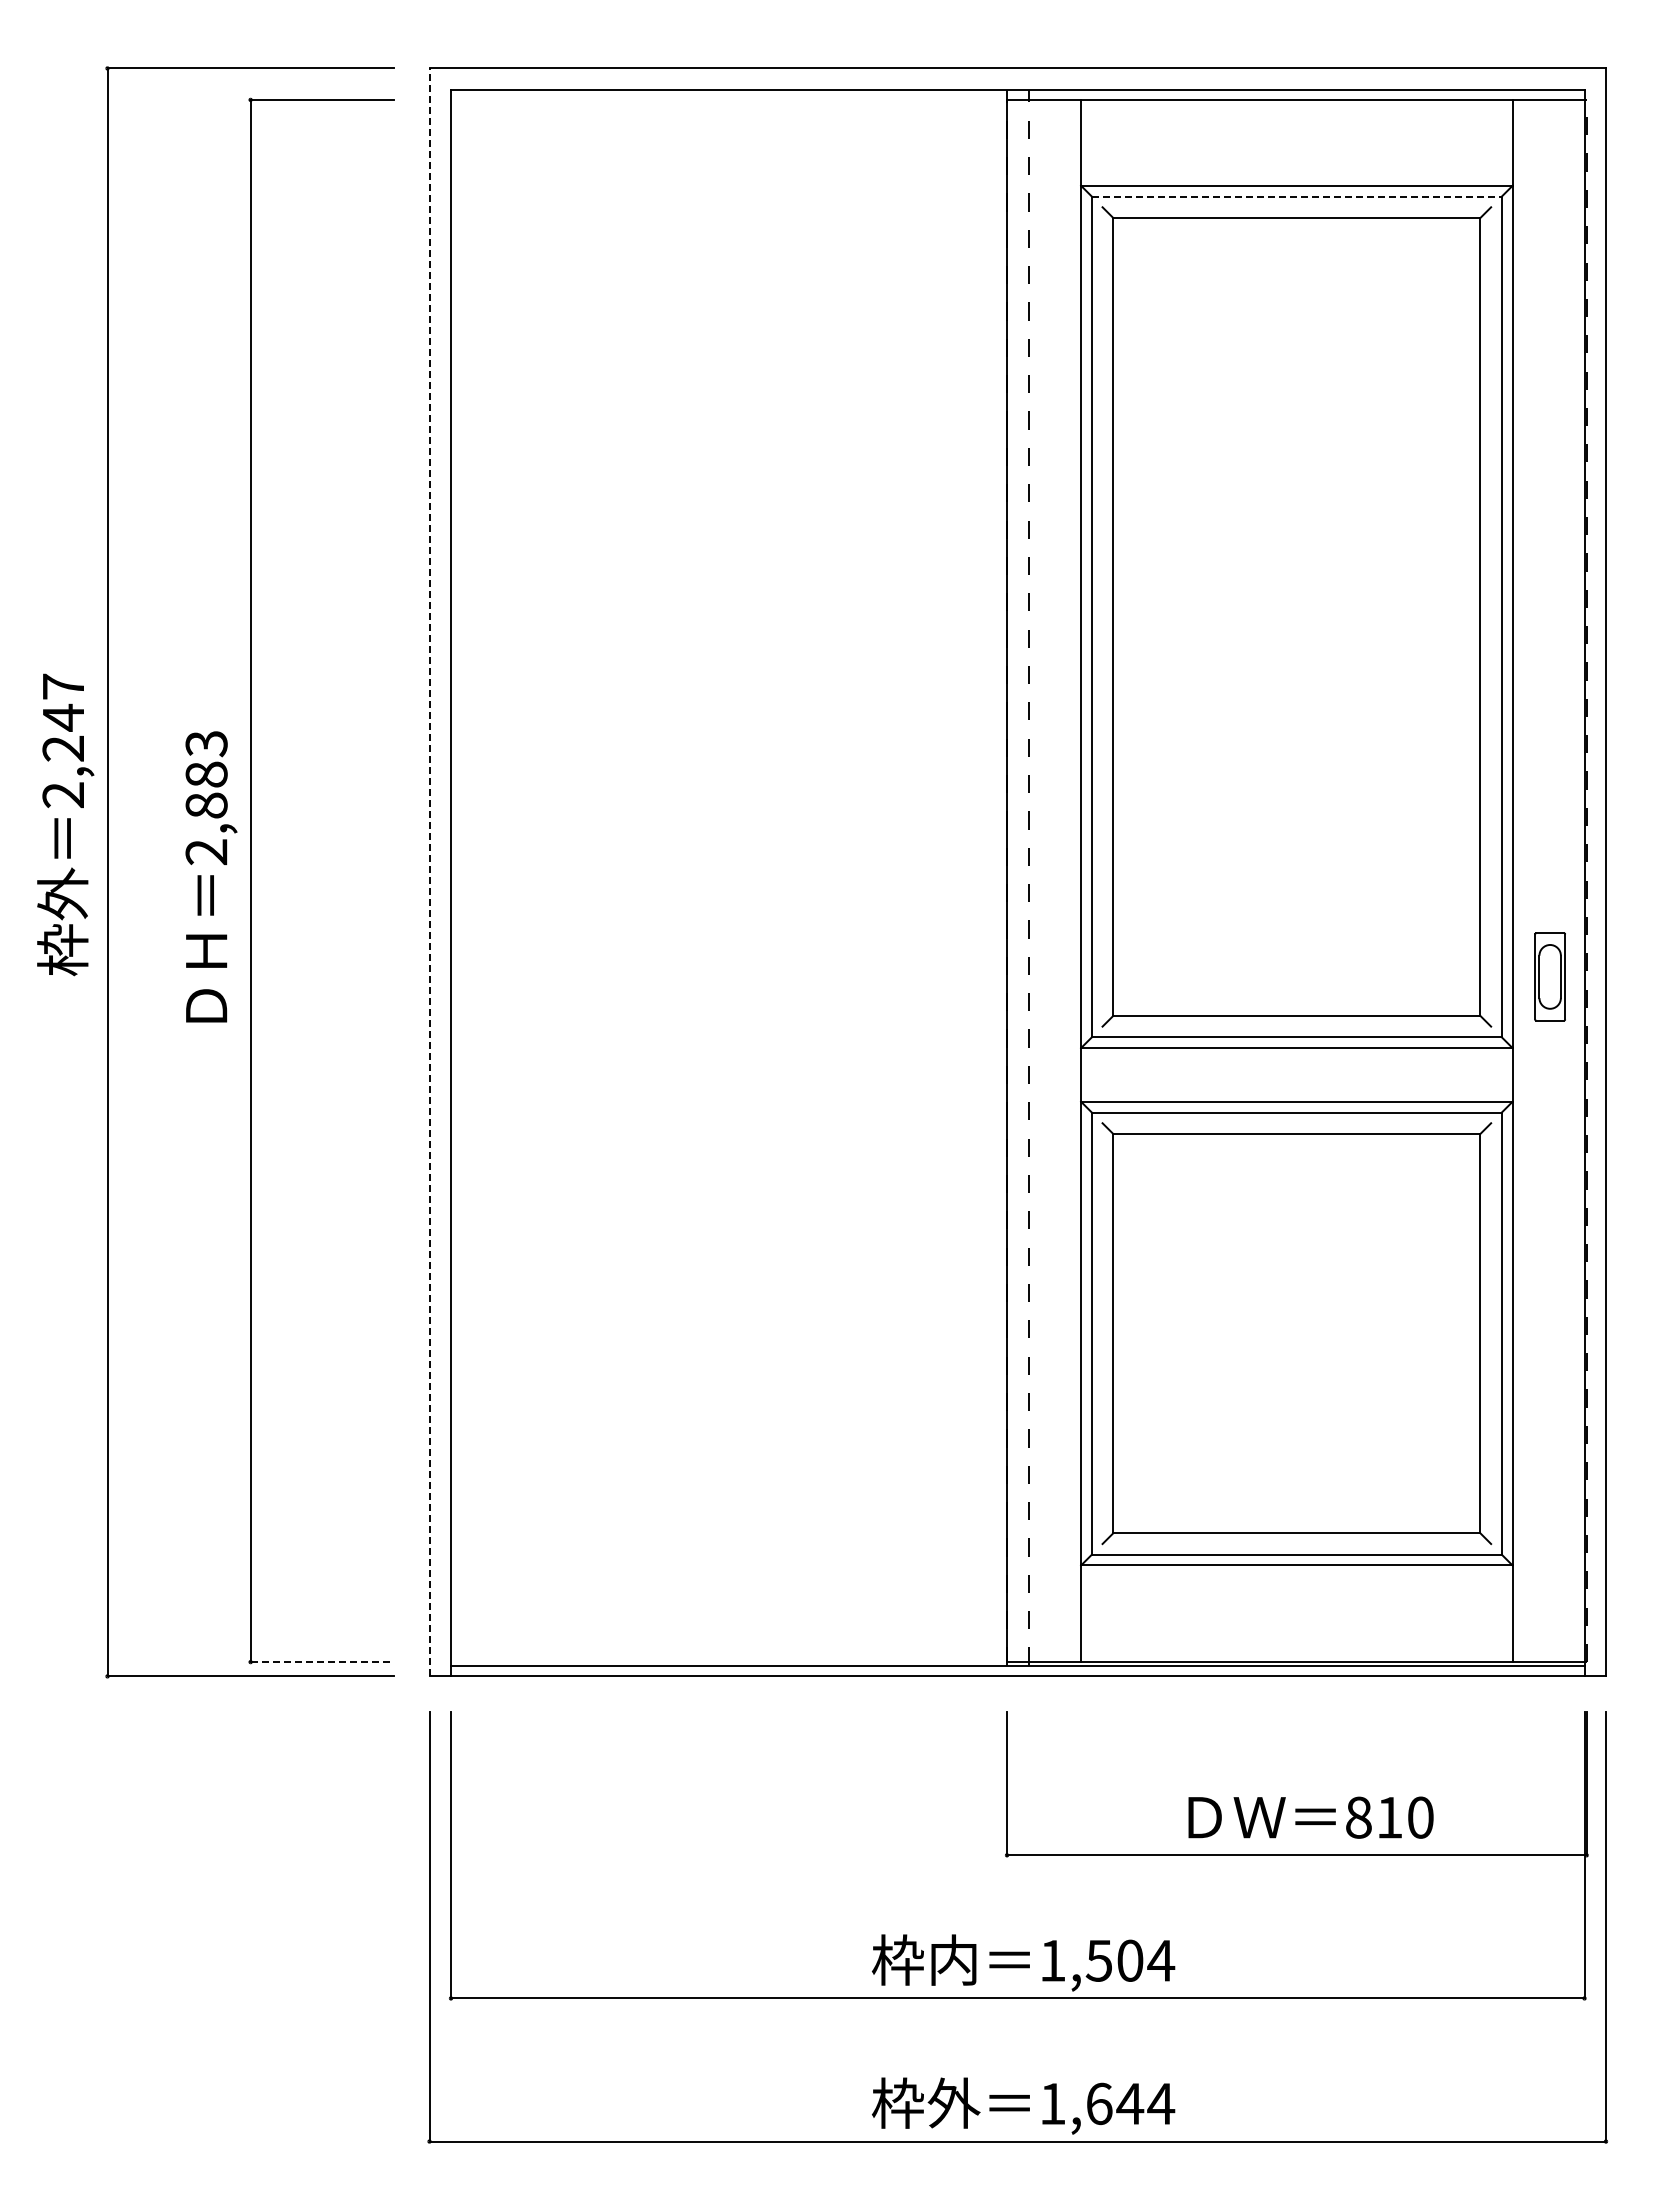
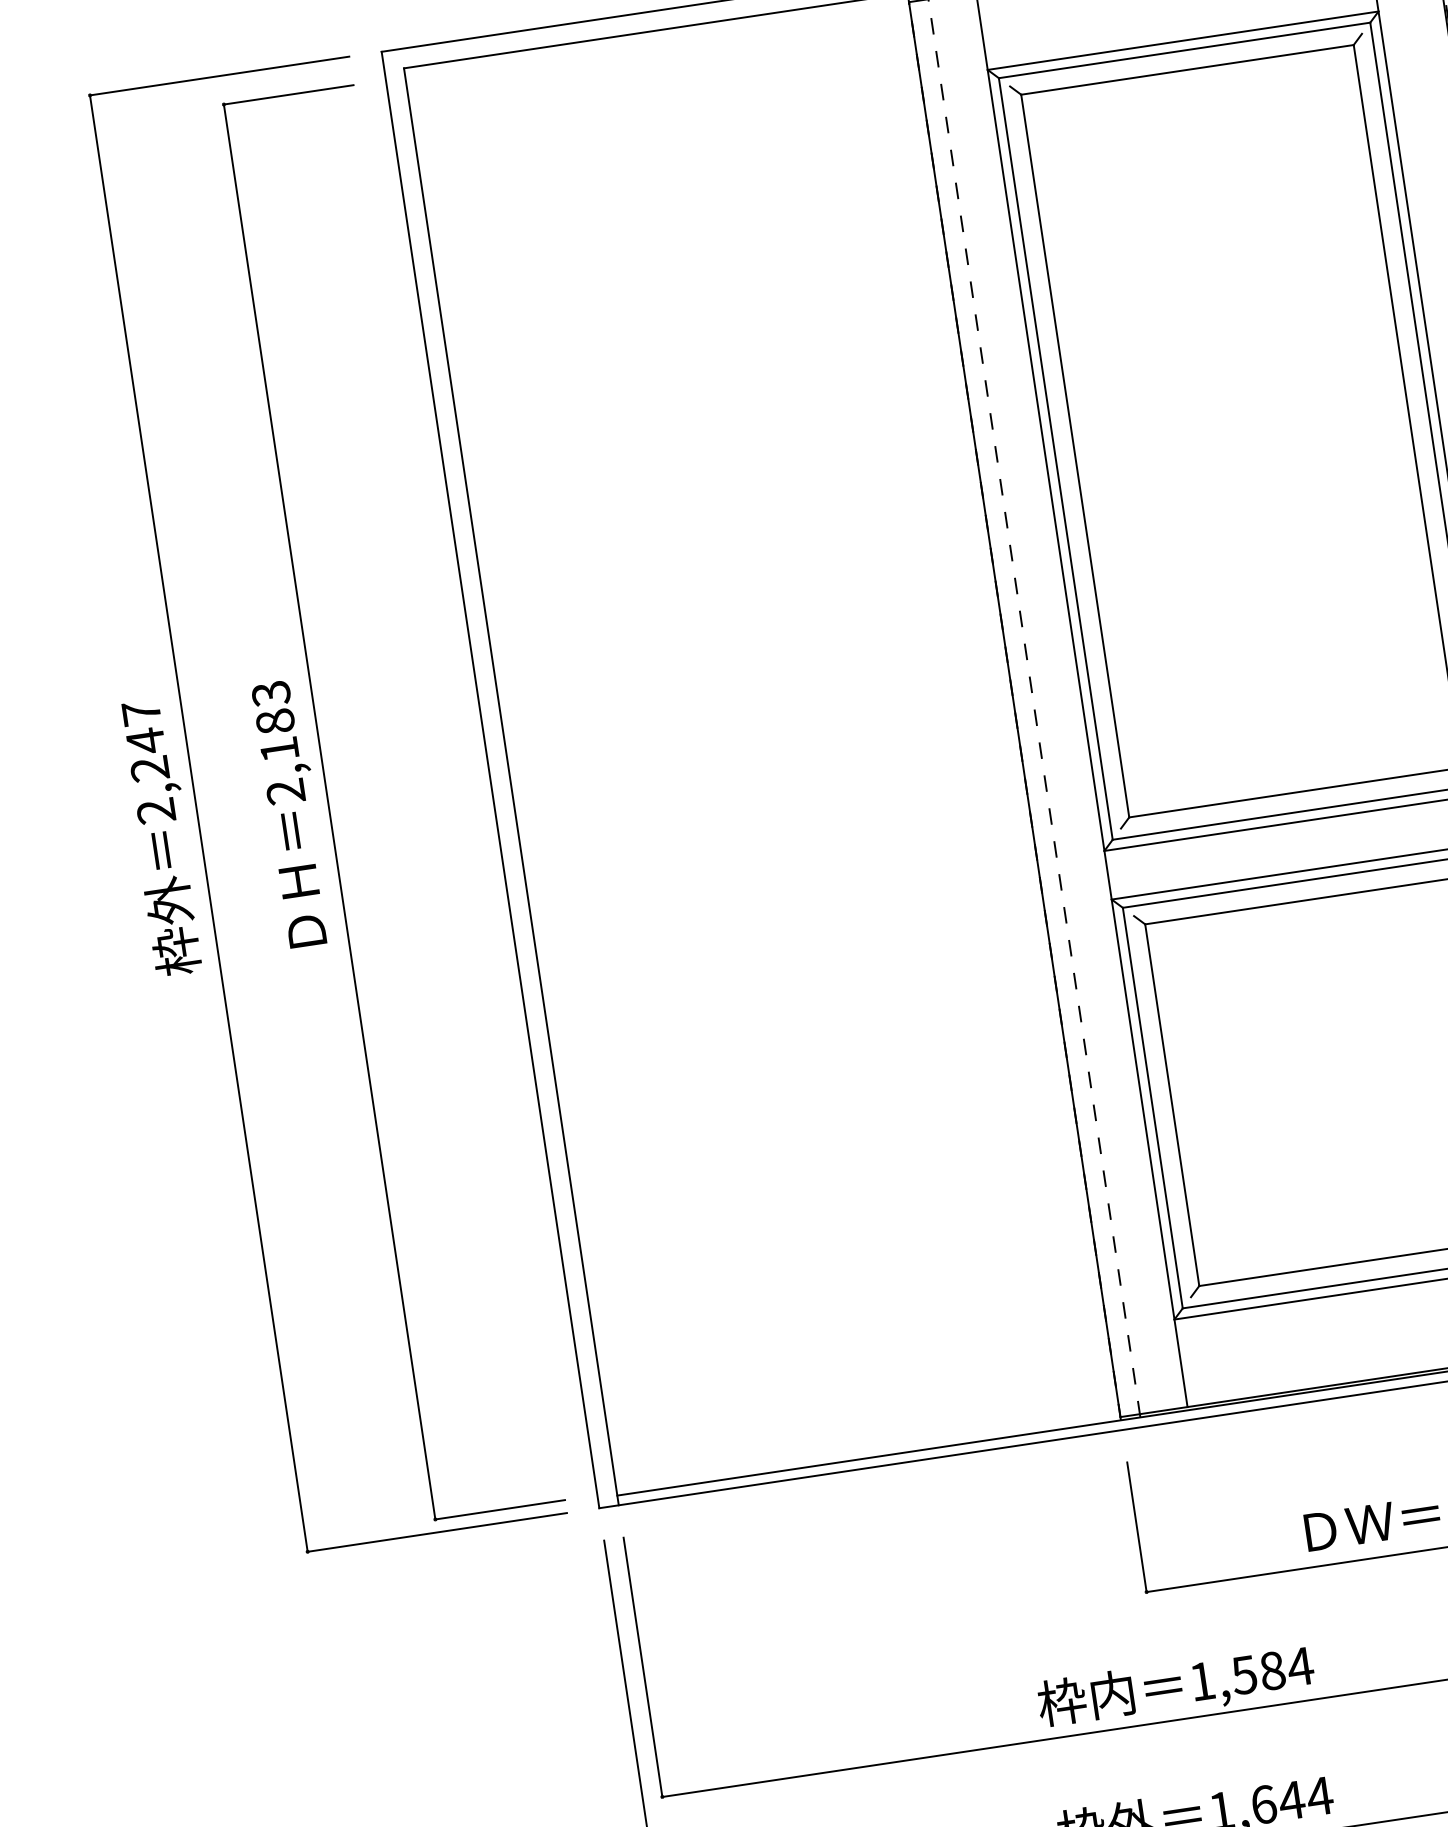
line: (1297, 196) -> (1185, 50), dashed -> solid
text: (206, 805) -> (279, 749), 2,883 -> 2,183
text: (65, 824) -> (162, 837), moved
line: (429, 872) -> (490, 780), dashed -> solid
line: (322, 1662) -> (500, 1510), dashed -> solid
text: (1130, 1960) -> (1272, 1670), 1,504 -> 1,584

